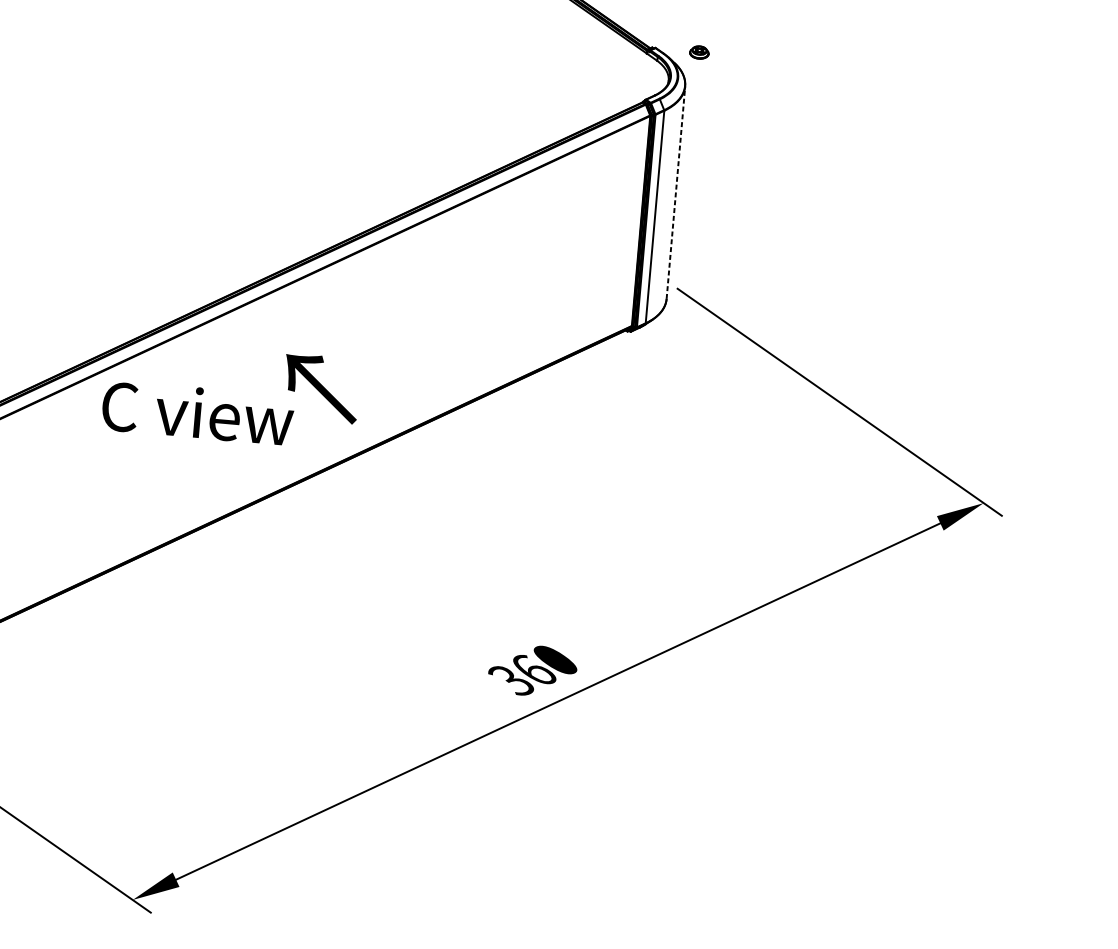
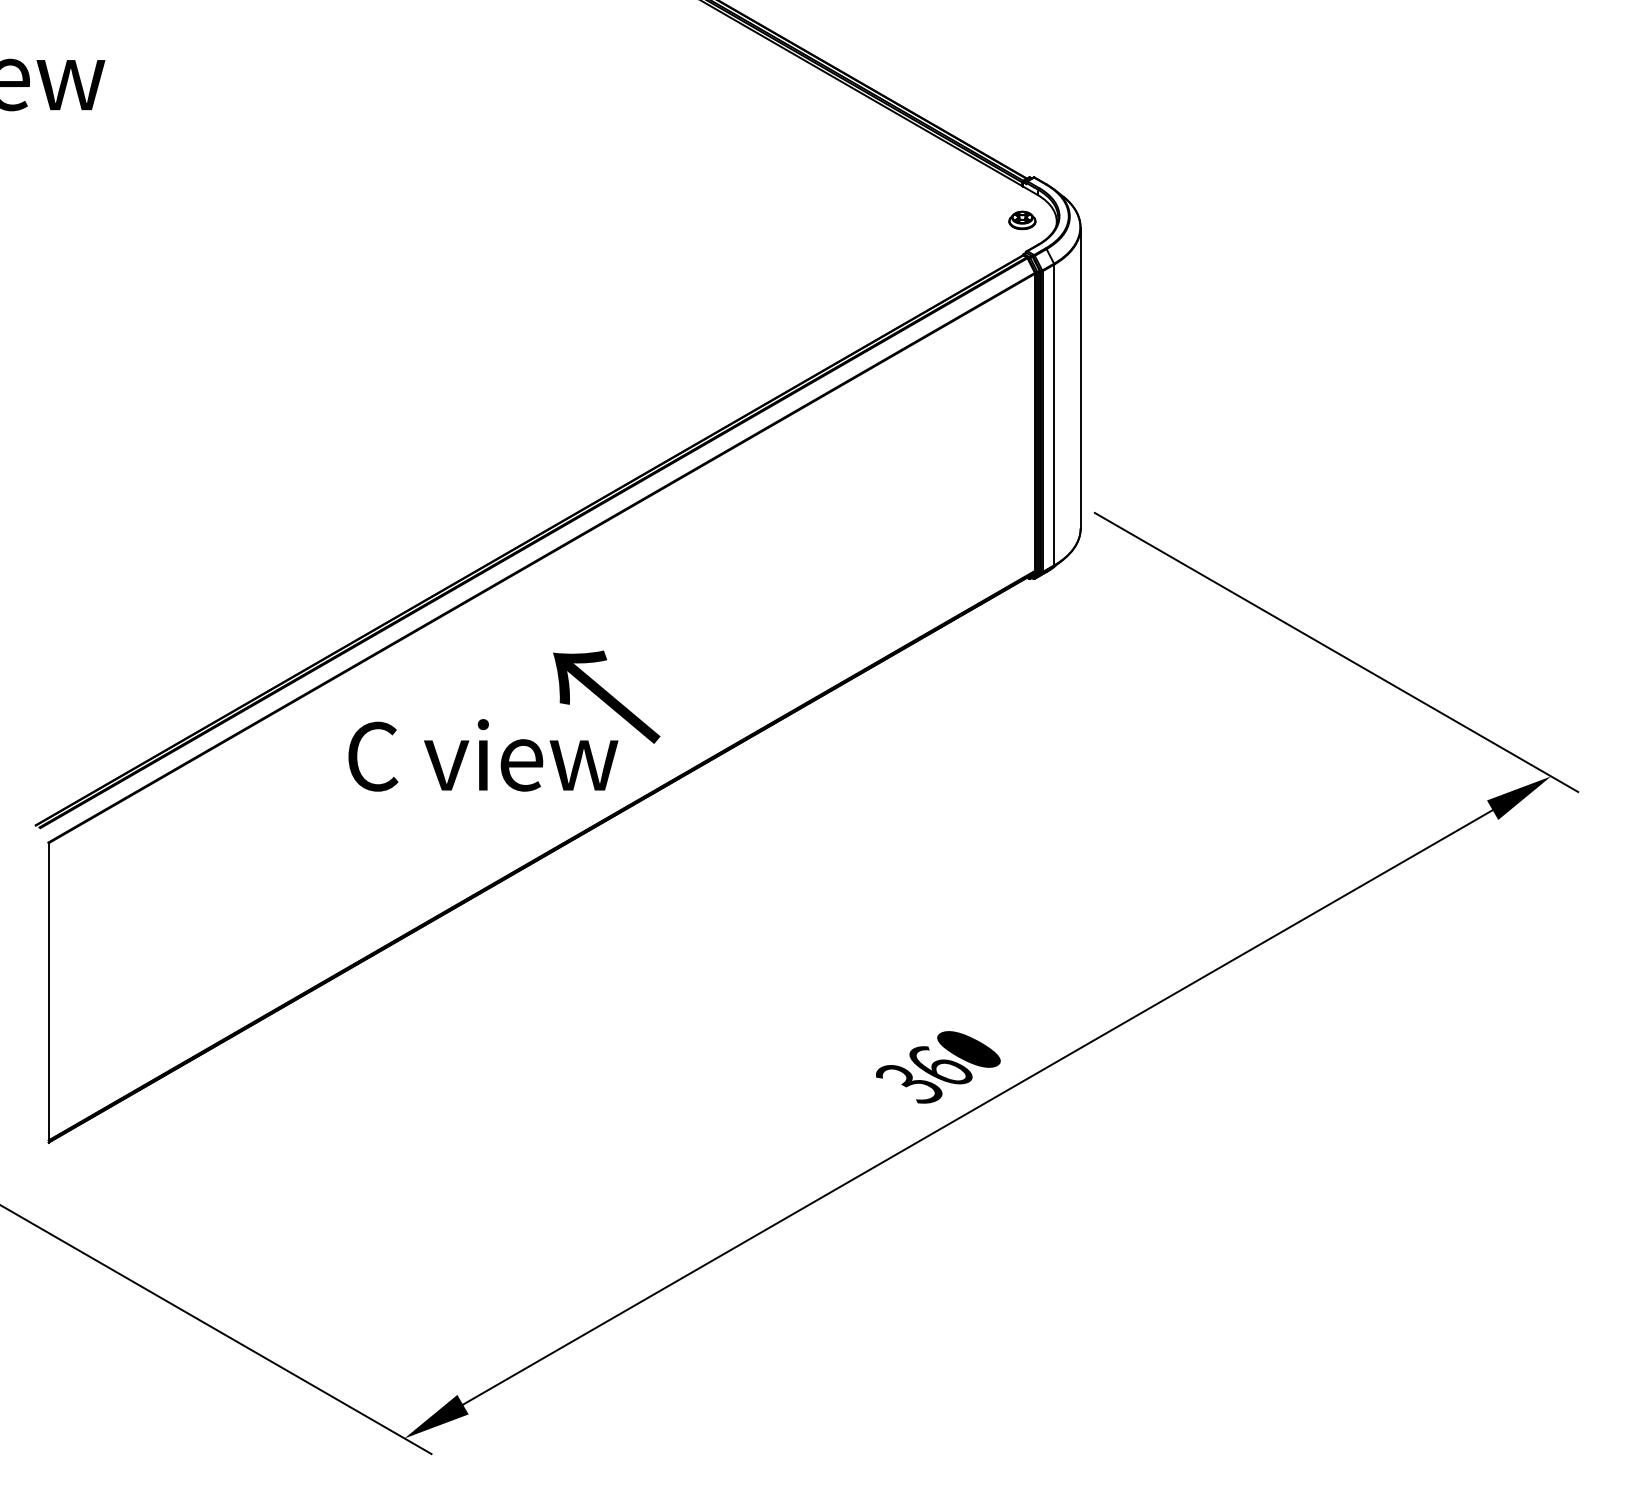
part: (699, 52) -> (1022, 220), moved
line: (675, 192) -> (1080, 377), dashed -> solid
text: (198, 413) -> (483, 755), moved

